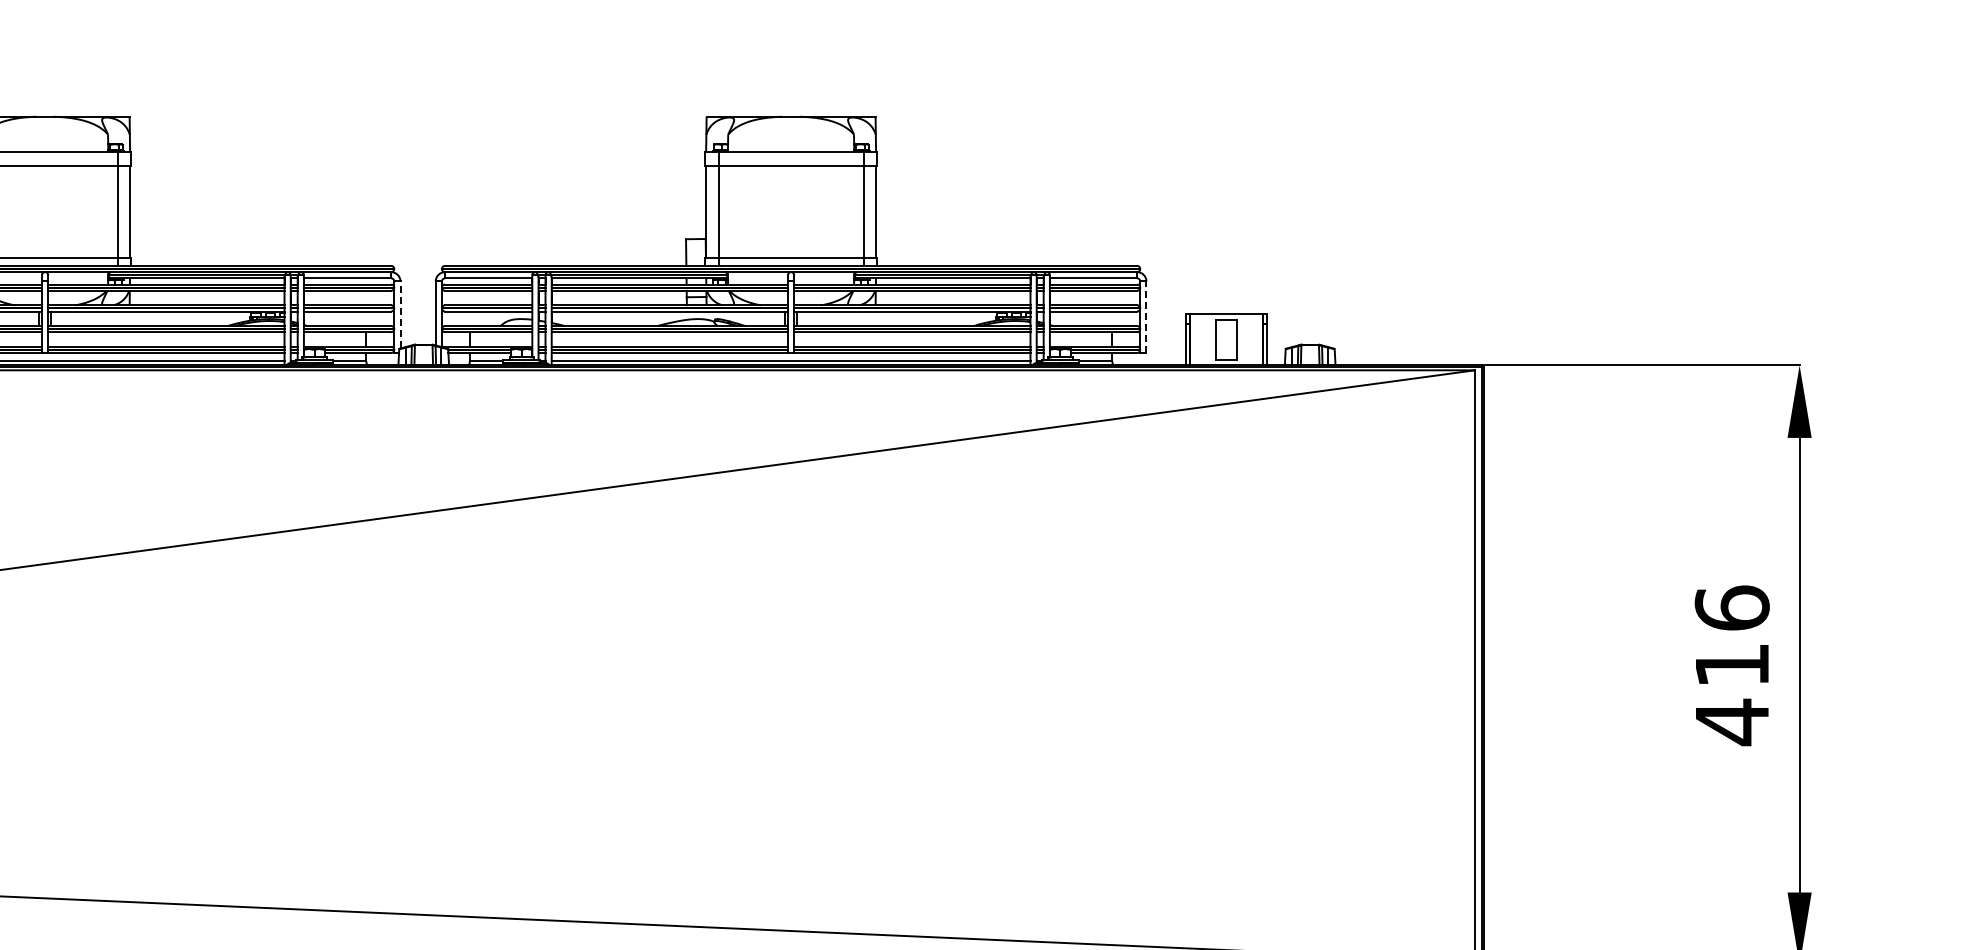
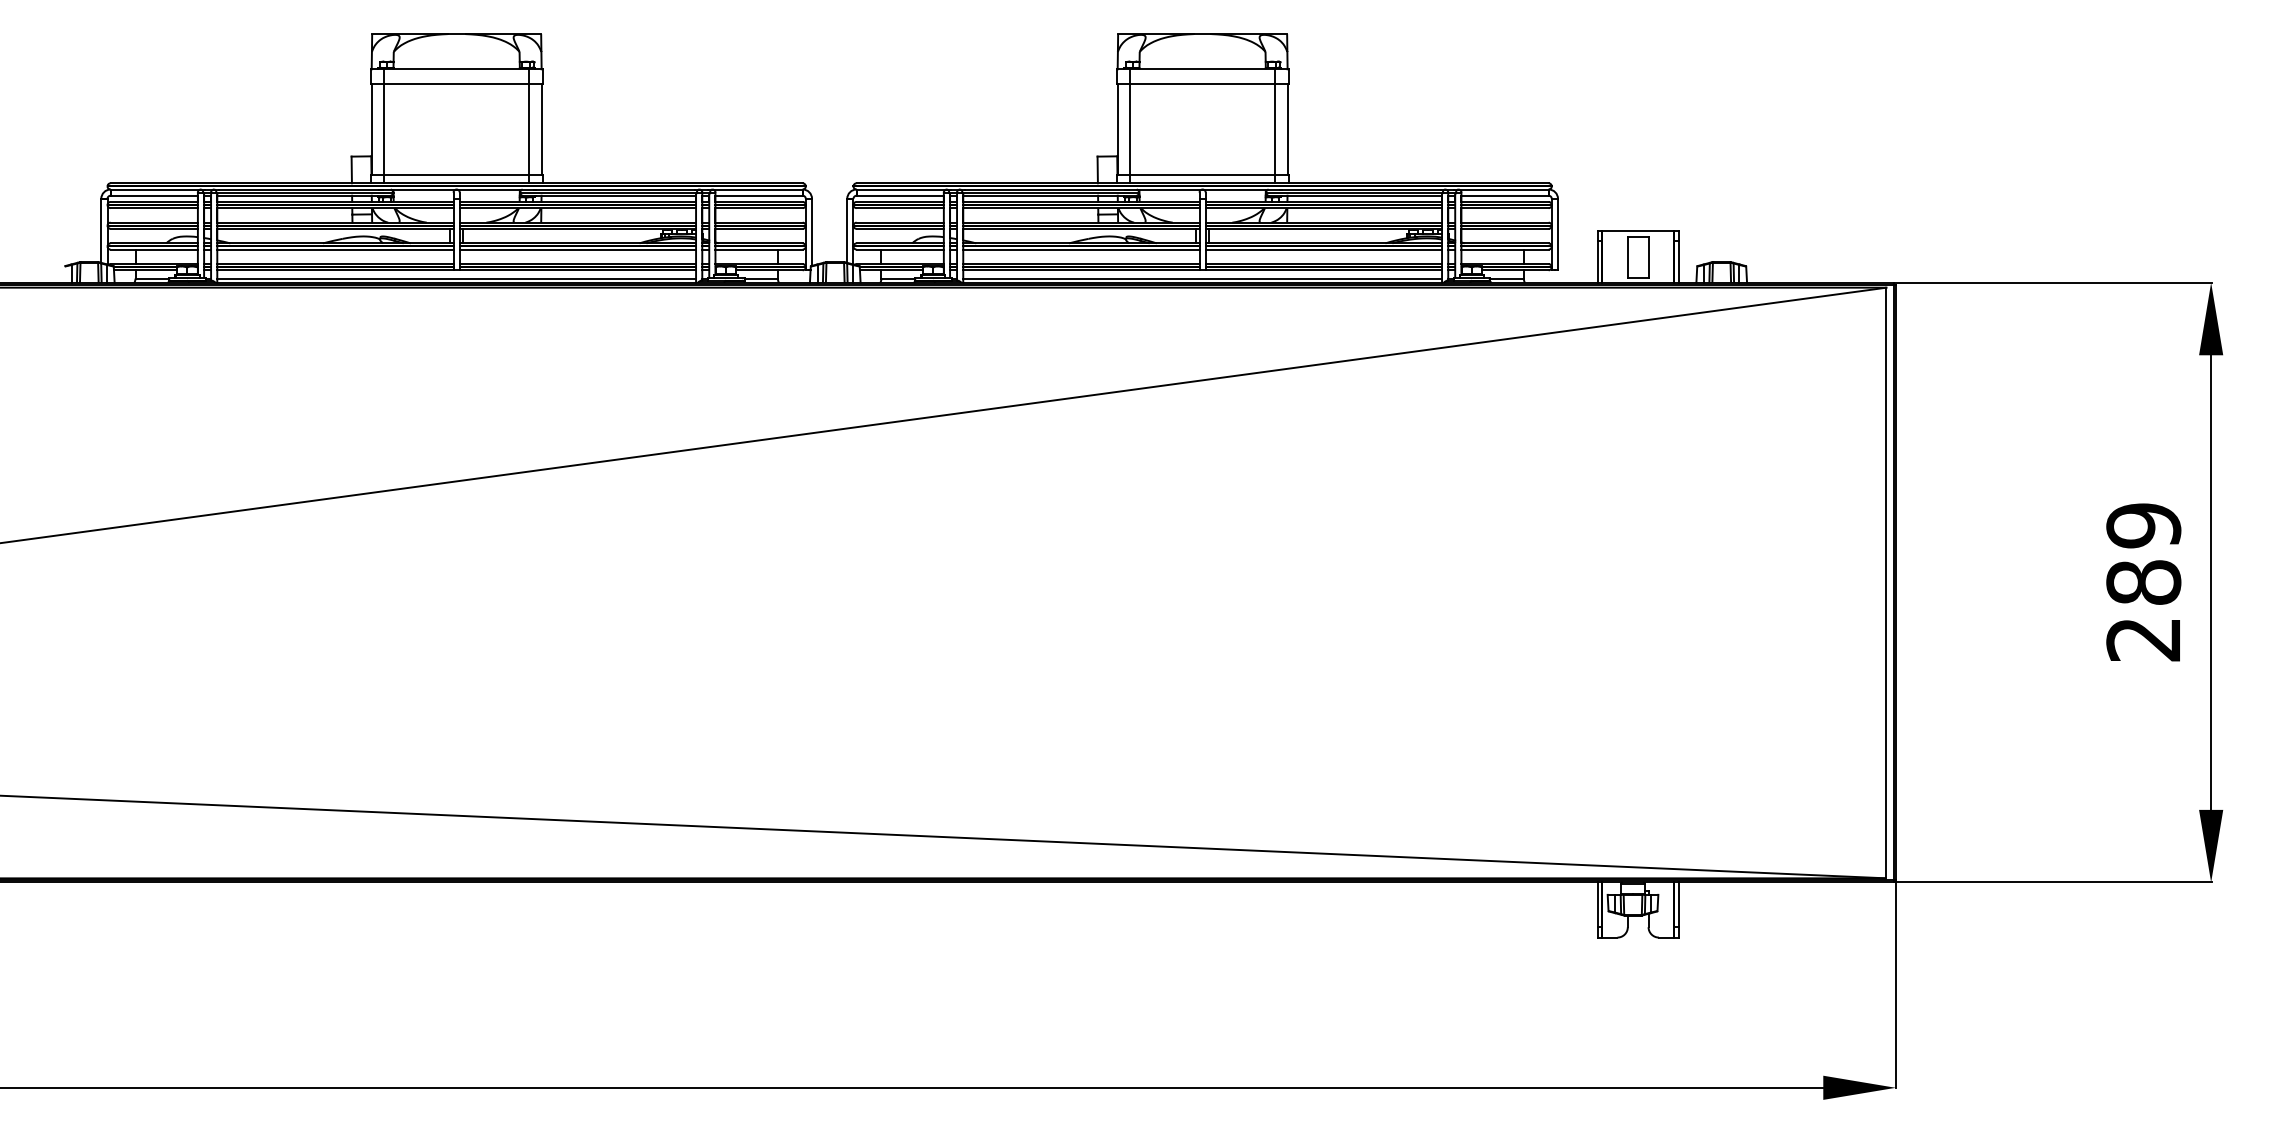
line: (400, 315) -> (812, 232), dashed -> solid
line: (1146, 317) -> (1558, 234), dashed -> solid
text: (1731, 665) -> (2143, 582), 416 -> 289

